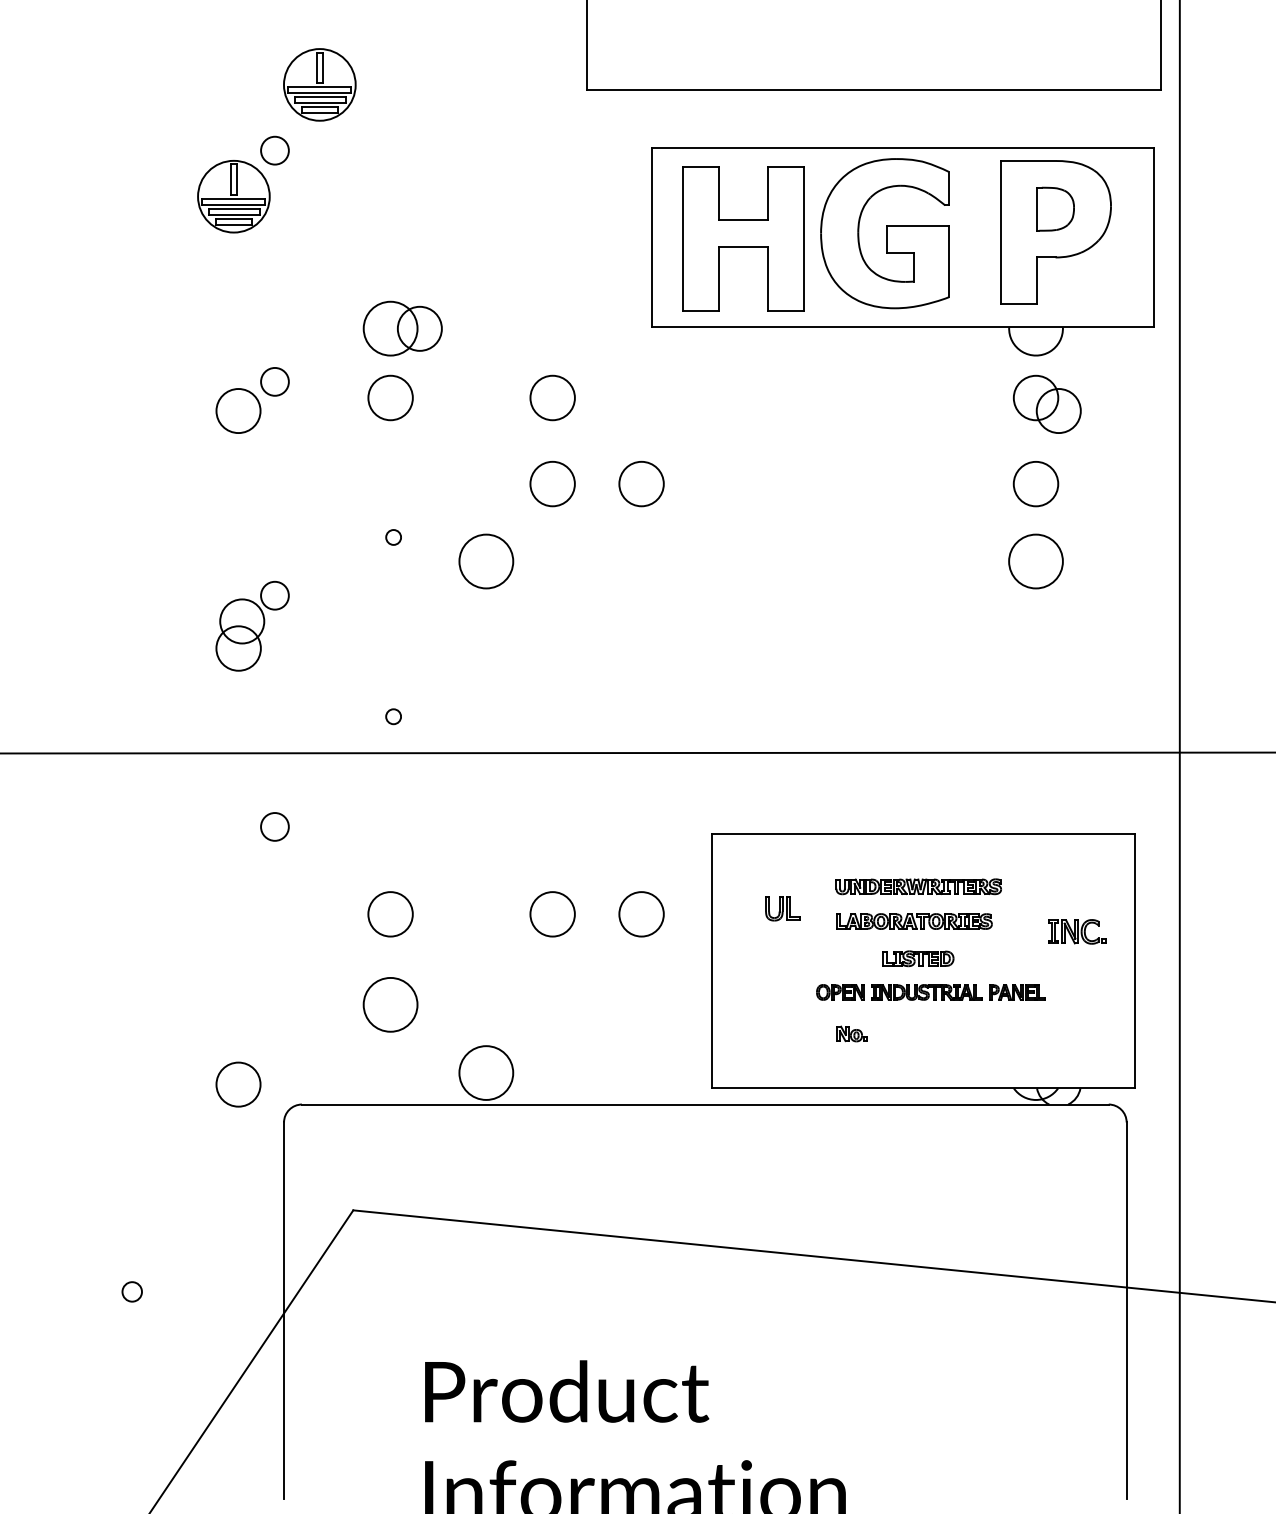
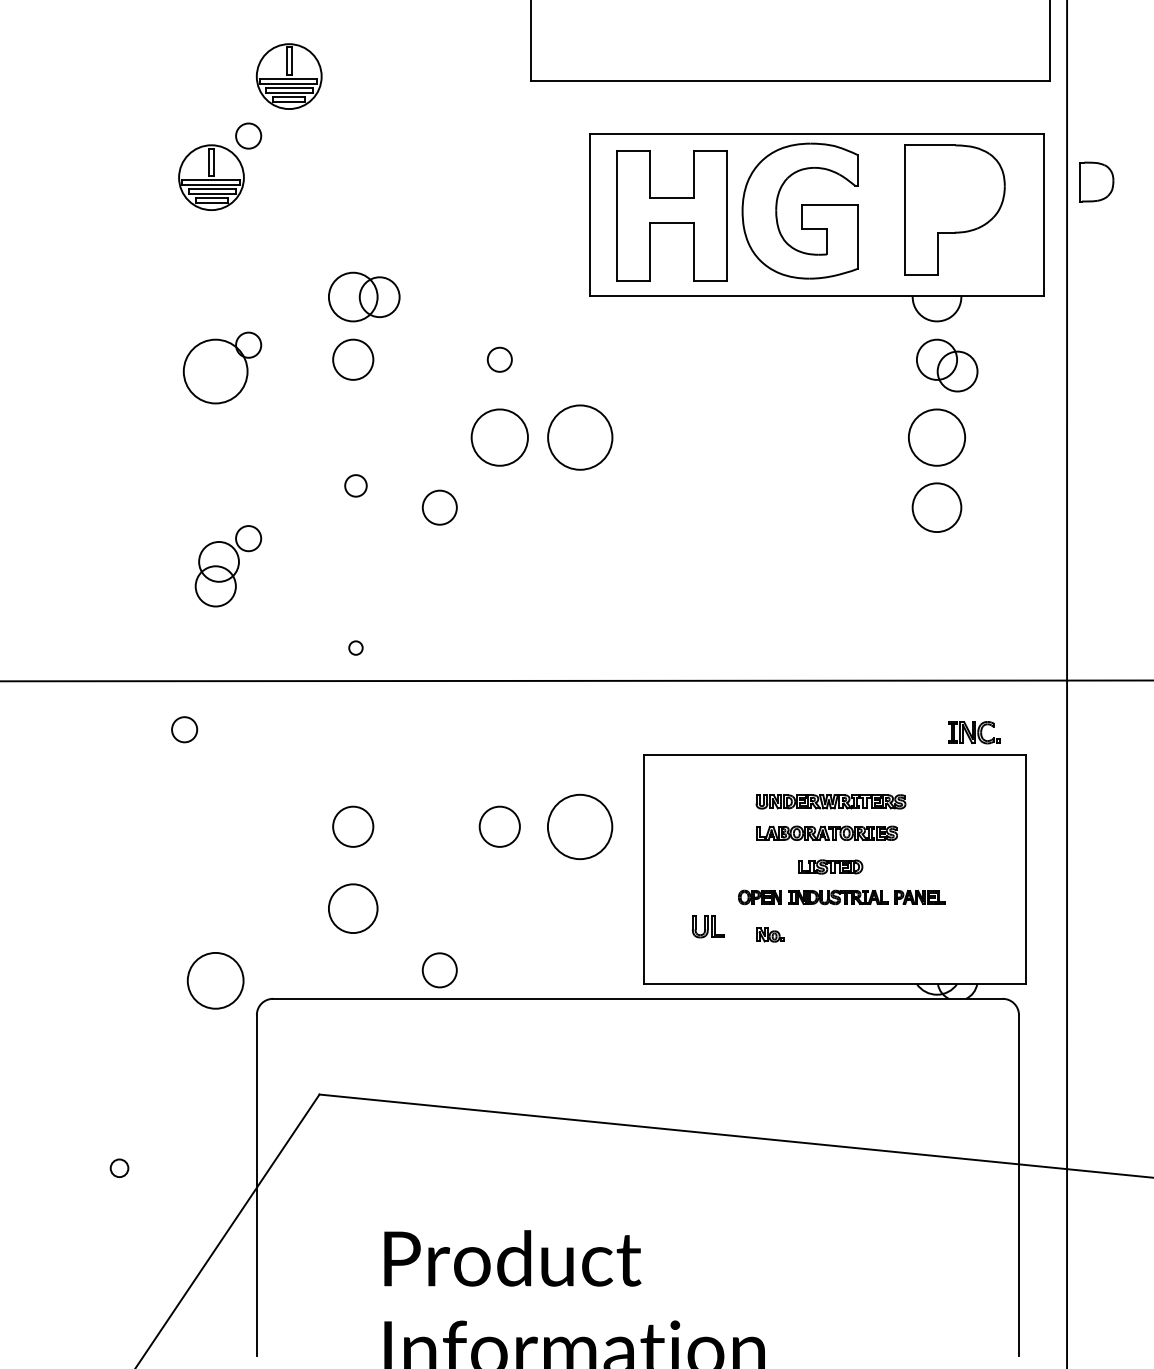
part: (1055, 208) -> (1096, 181), moved
circle: (552, 397) -> (499, 359), size x0.6
circle: (238, 410) -> (215, 371), size x1.6
circle: (552, 483) -> (499, 437), size x1.4
circle: (641, 483) -> (580, 437), size x1.6
circle: (1035, 483) -> (936, 437), size x1.4
circle: (393, 536) -> (355, 485), size x1.6
circle: (485, 561) -> (439, 507), size x0.7
circle: (274, 826) -> (184, 729), moved
part: (783, 908) -> (708, 926), moved
circle: (641, 913) -> (580, 826), size x1.6
part: (1077, 931) -> (974, 732), moved
circle: (485, 1073) -> (439, 970), size x0.7
circle: (238, 1084) -> (215, 980), size x1.4

